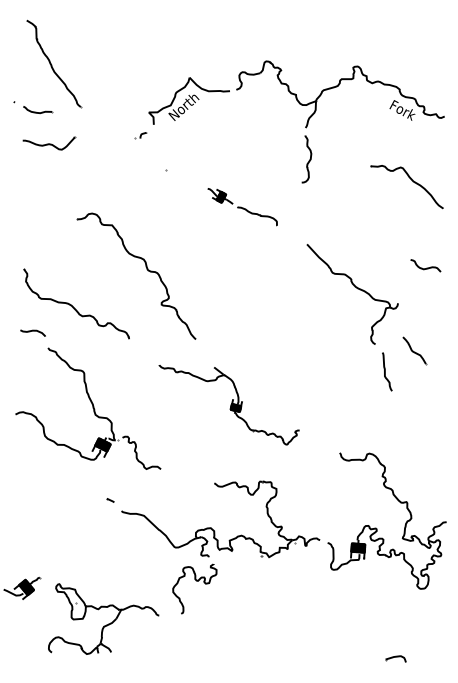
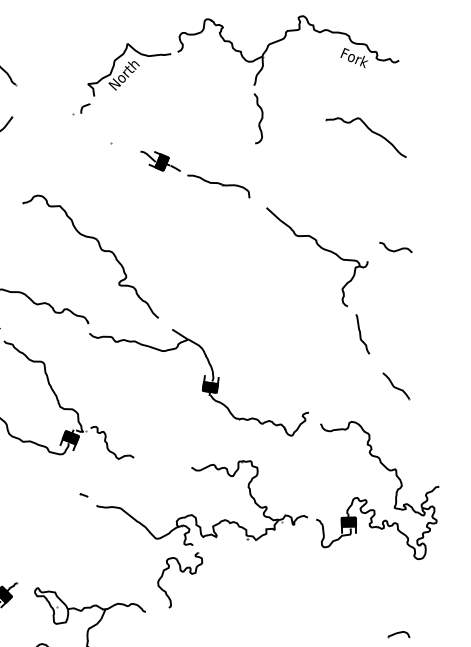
part: (140, 135) -> (81, 109), size x1.43
part: (242, 207) -> (195, 175), size x1.43
curve: (426, 267) -> (396, 249), moved
part: (414, 350) -> (396, 385), moved
part: (228, 404) -> (198, 383), size x1.43

